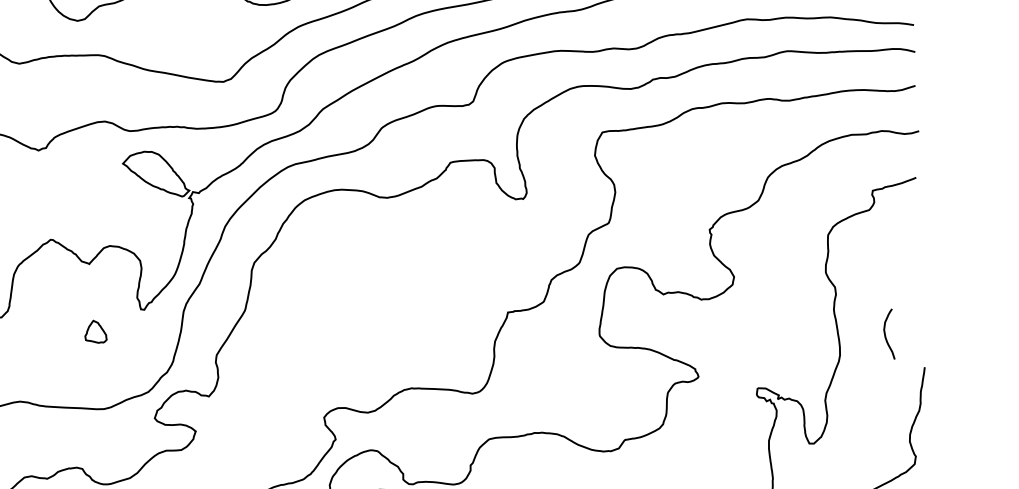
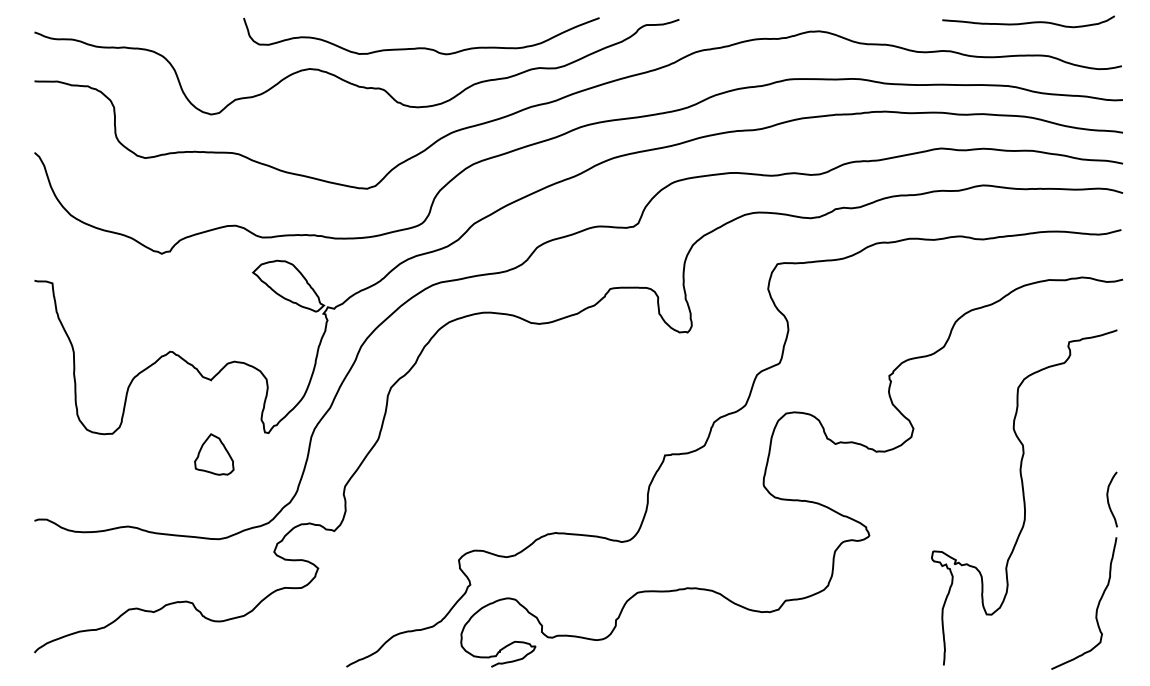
part: (95, 331) -> (214, 454), size x1.67
curve: (885, 334) -> (1108, 499), moved

